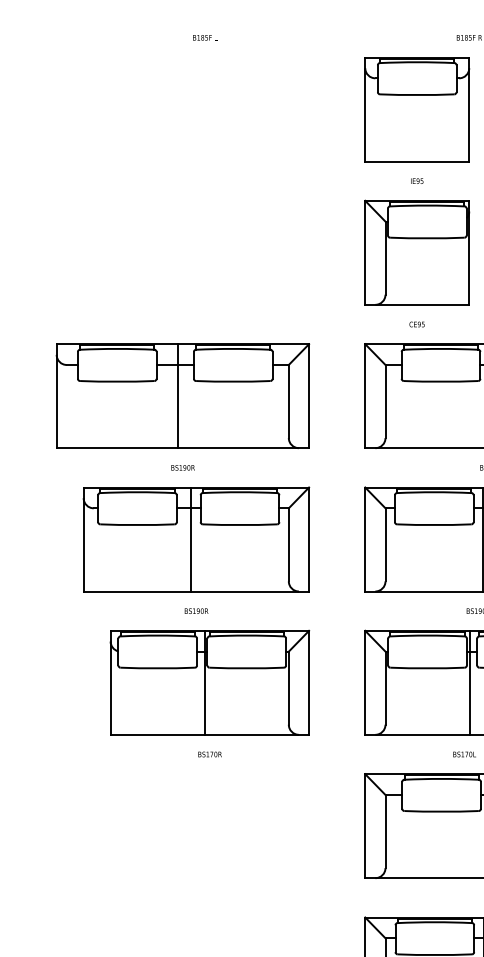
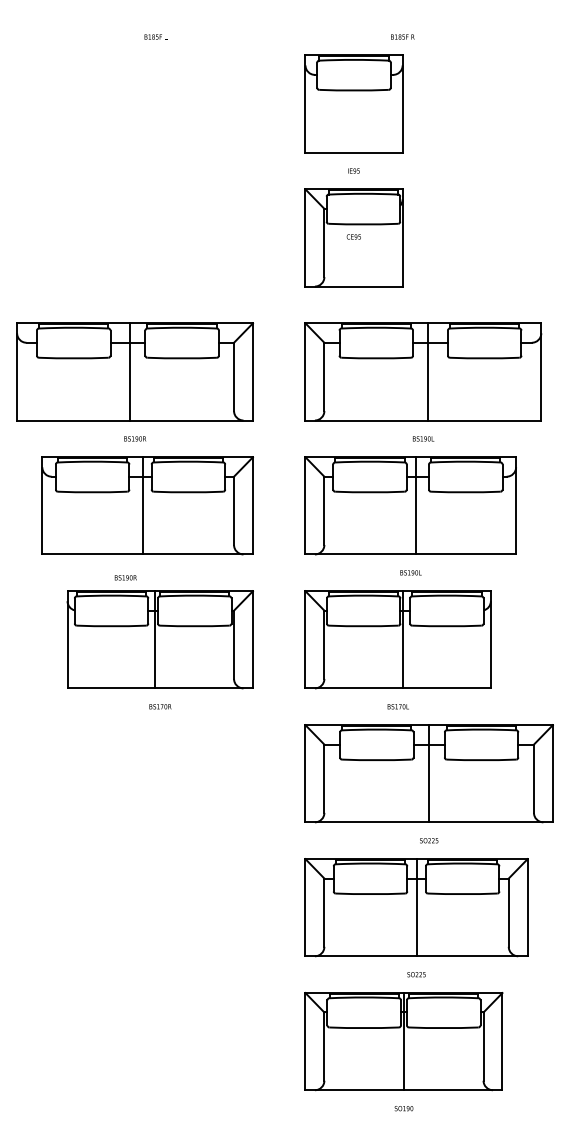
text: (416, 324) -> (353, 236), moved
text: (196, 610) -> (125, 577), moved

